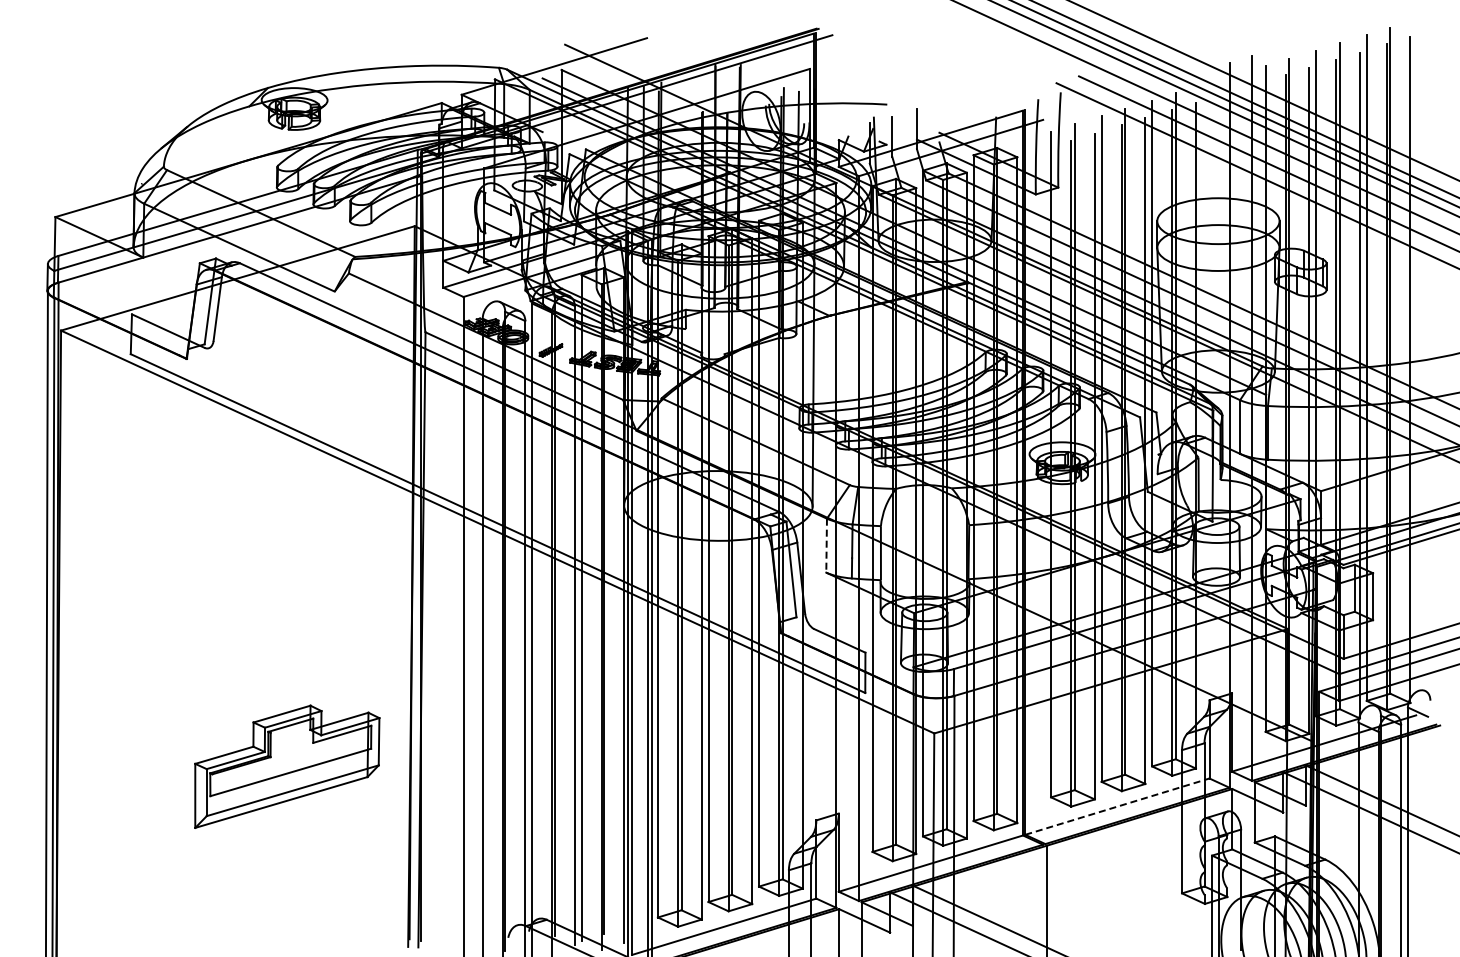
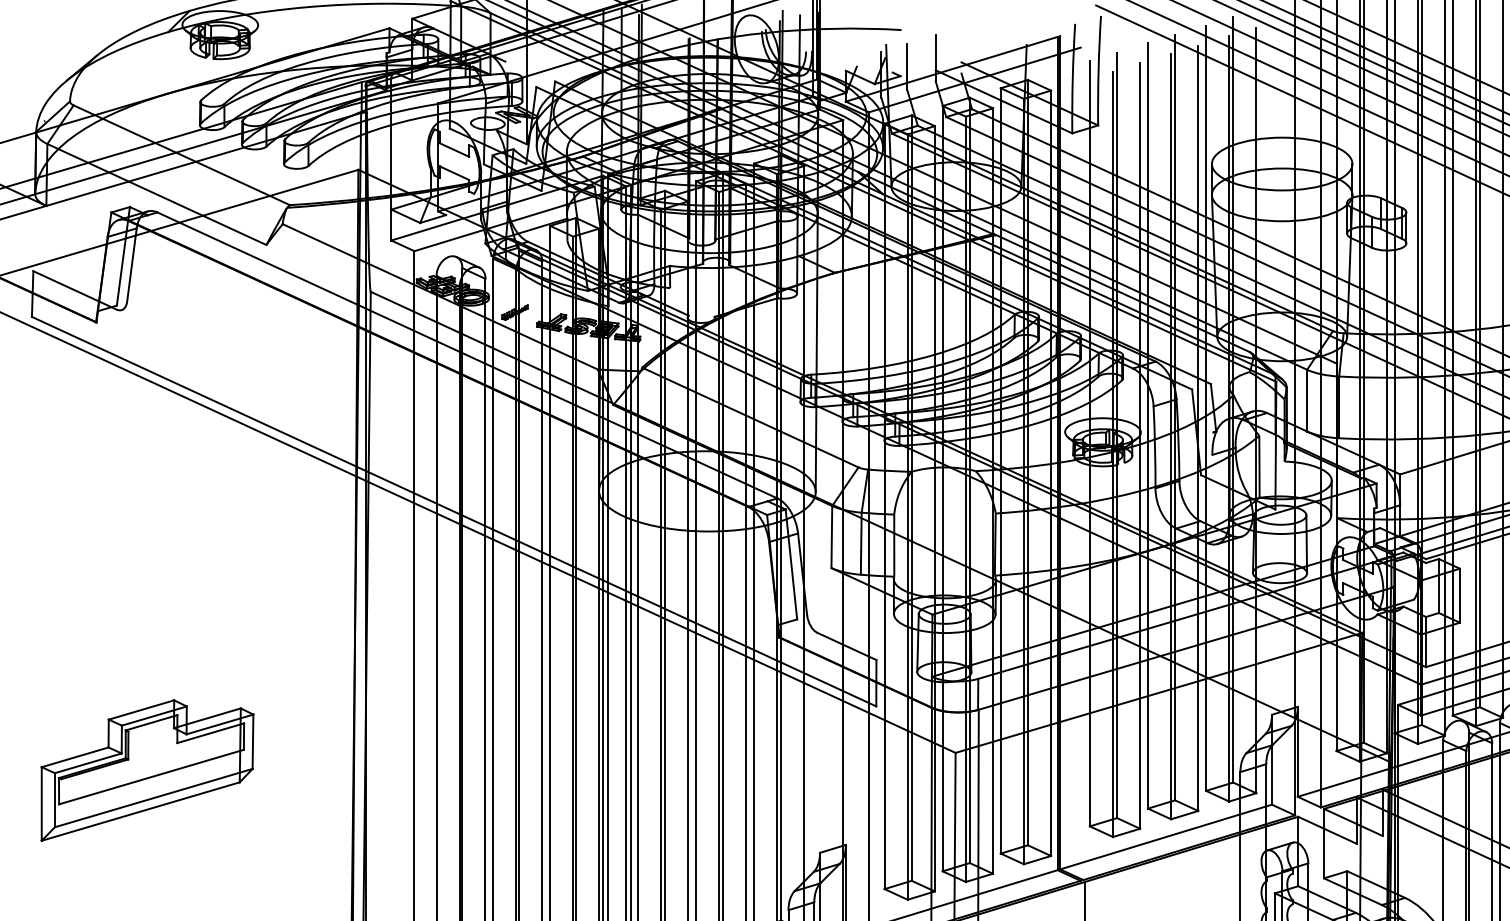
line: (826, 545) -> (831, 536), dashed -> solid
part: (287, 766) -> (147, 770), moved
line: (1117, 806) -> (1166, 836), dashed -> solid

